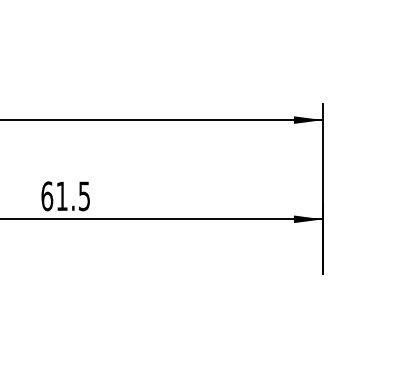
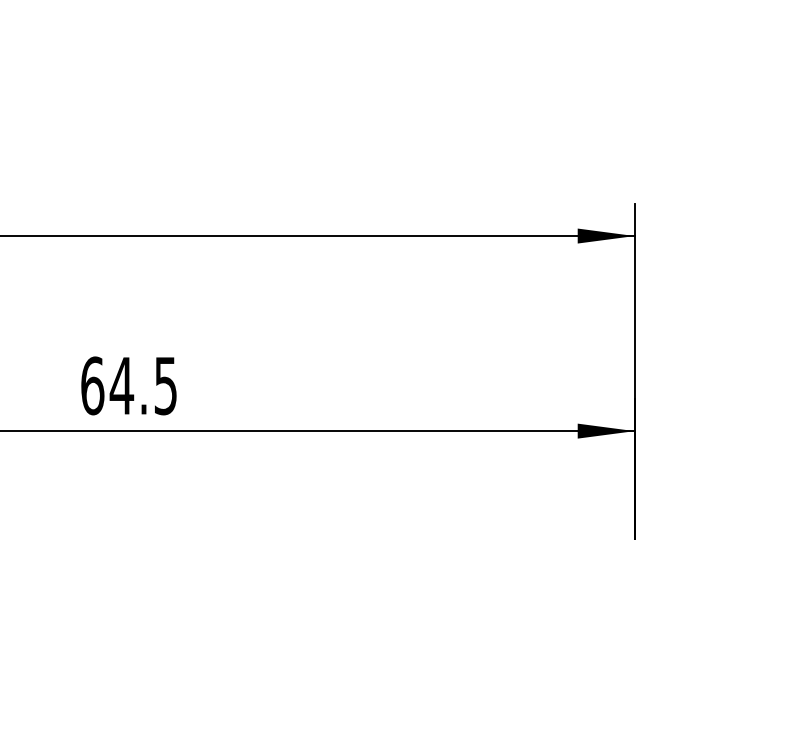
text: (61, 195) -> (120, 384), 61.5 -> 64.5

